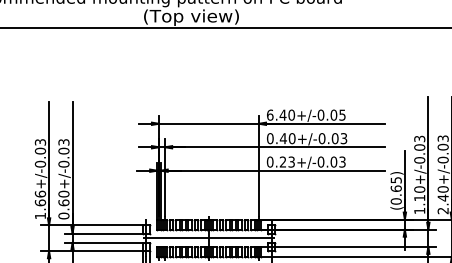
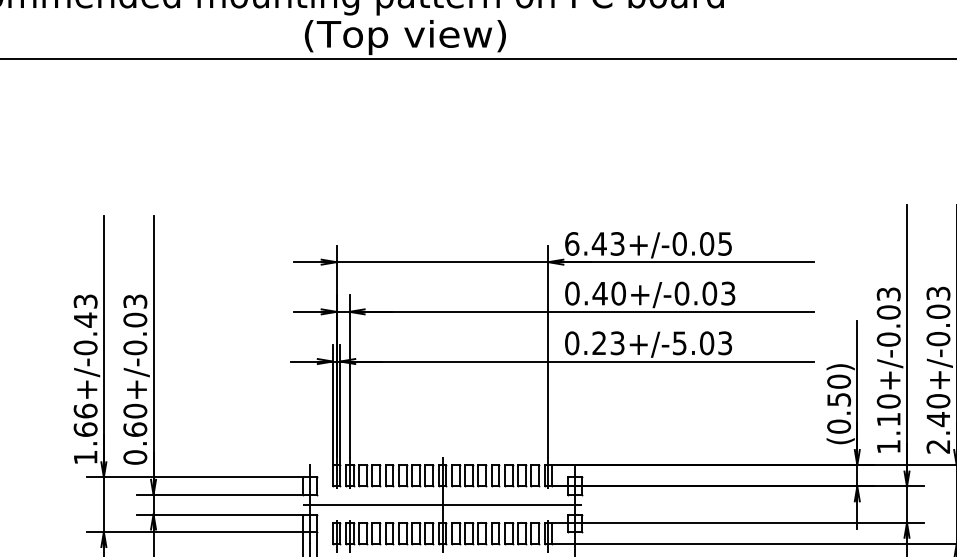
text: (291, 114) -> (617, 242), 6.40+/-0.05 -> 6.43+/-0.05
text: (40, 150) -> (85, 318), 1.66+/-0.03 -> 1.66+/-0.43
text: (320, 161) -> (678, 342), 0.23+/-0.03 -> 0.23+/-5.03
text: (395, 184) -> (837, 390), (0.65) -> (0.50)

